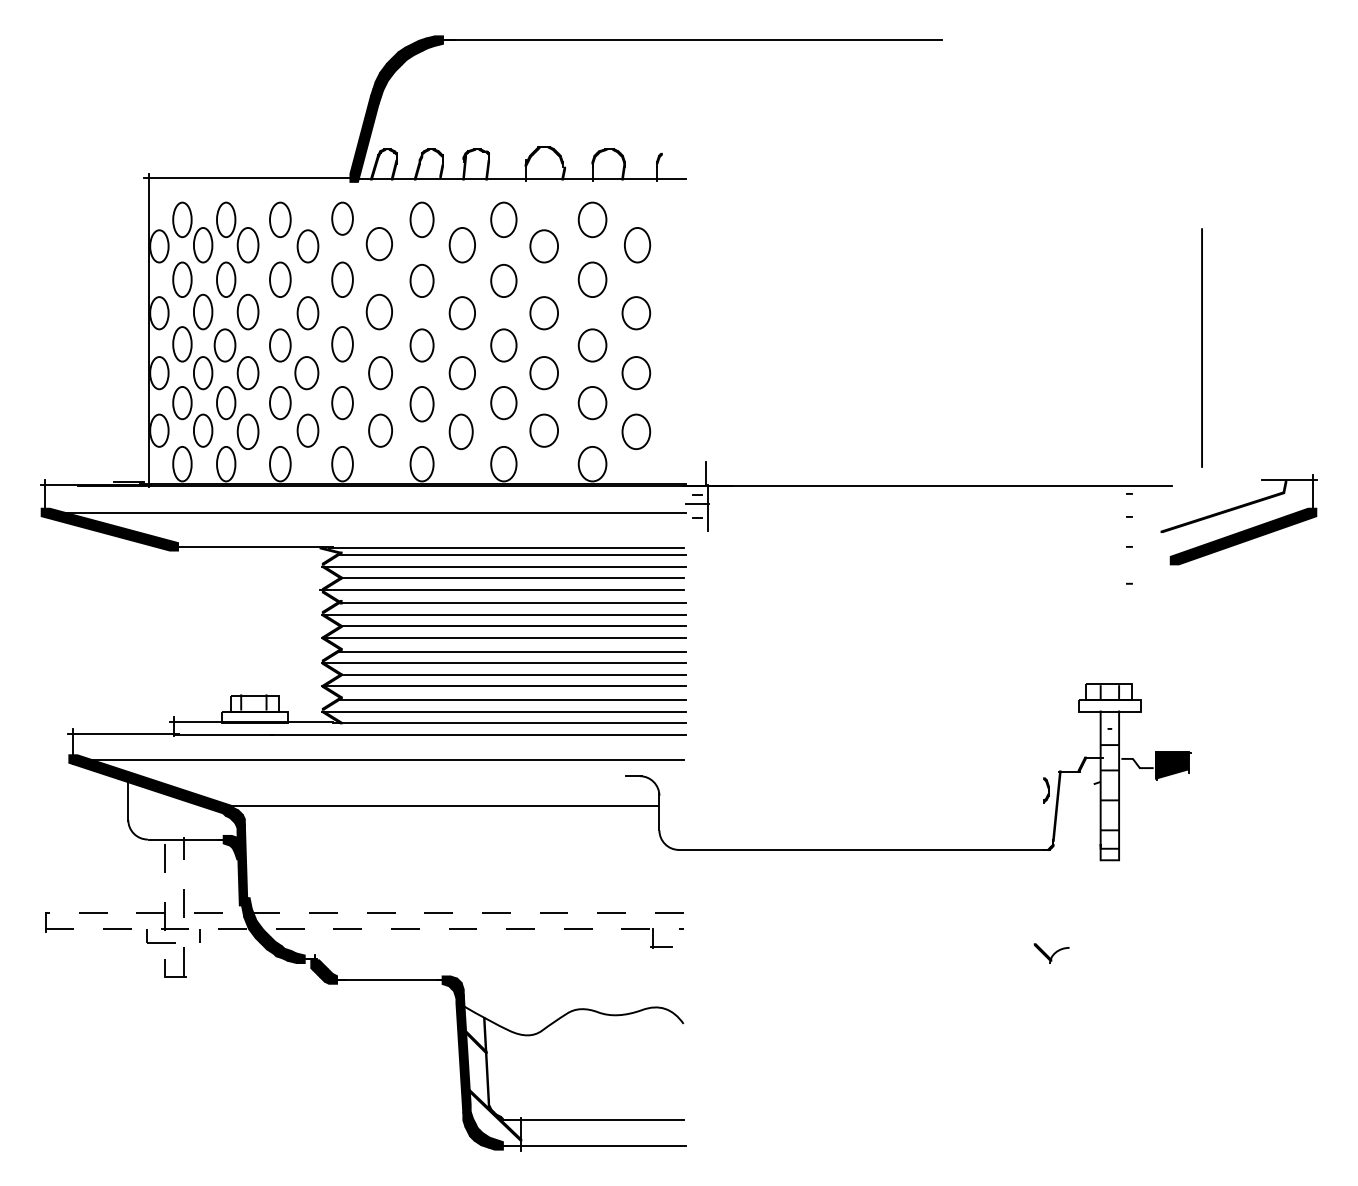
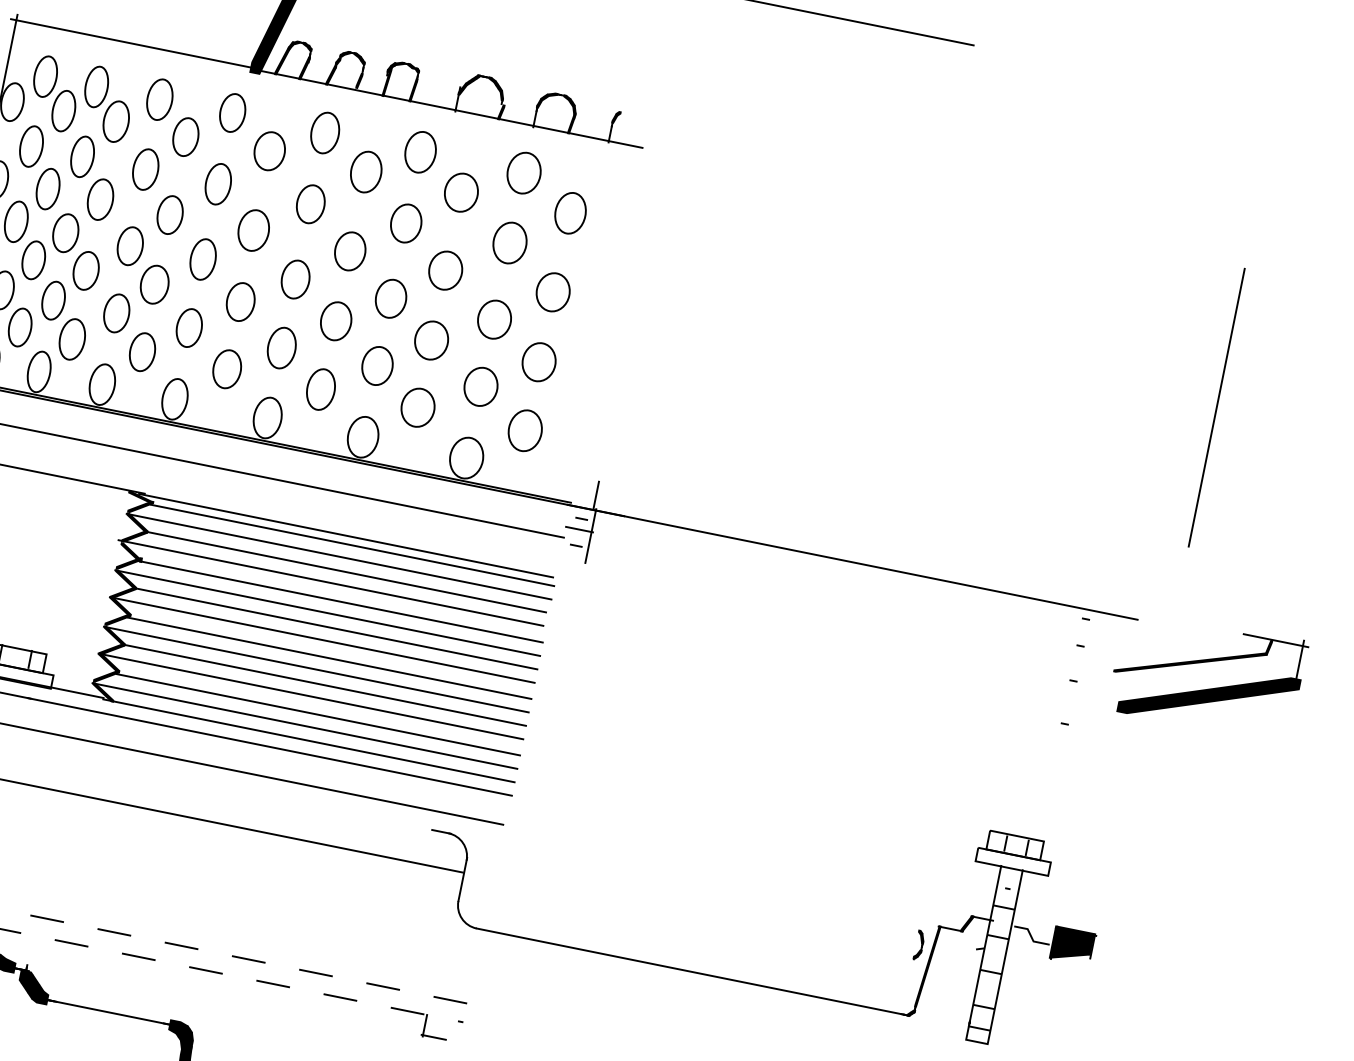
line: (1201, 347) -> (1216, 406), moved

